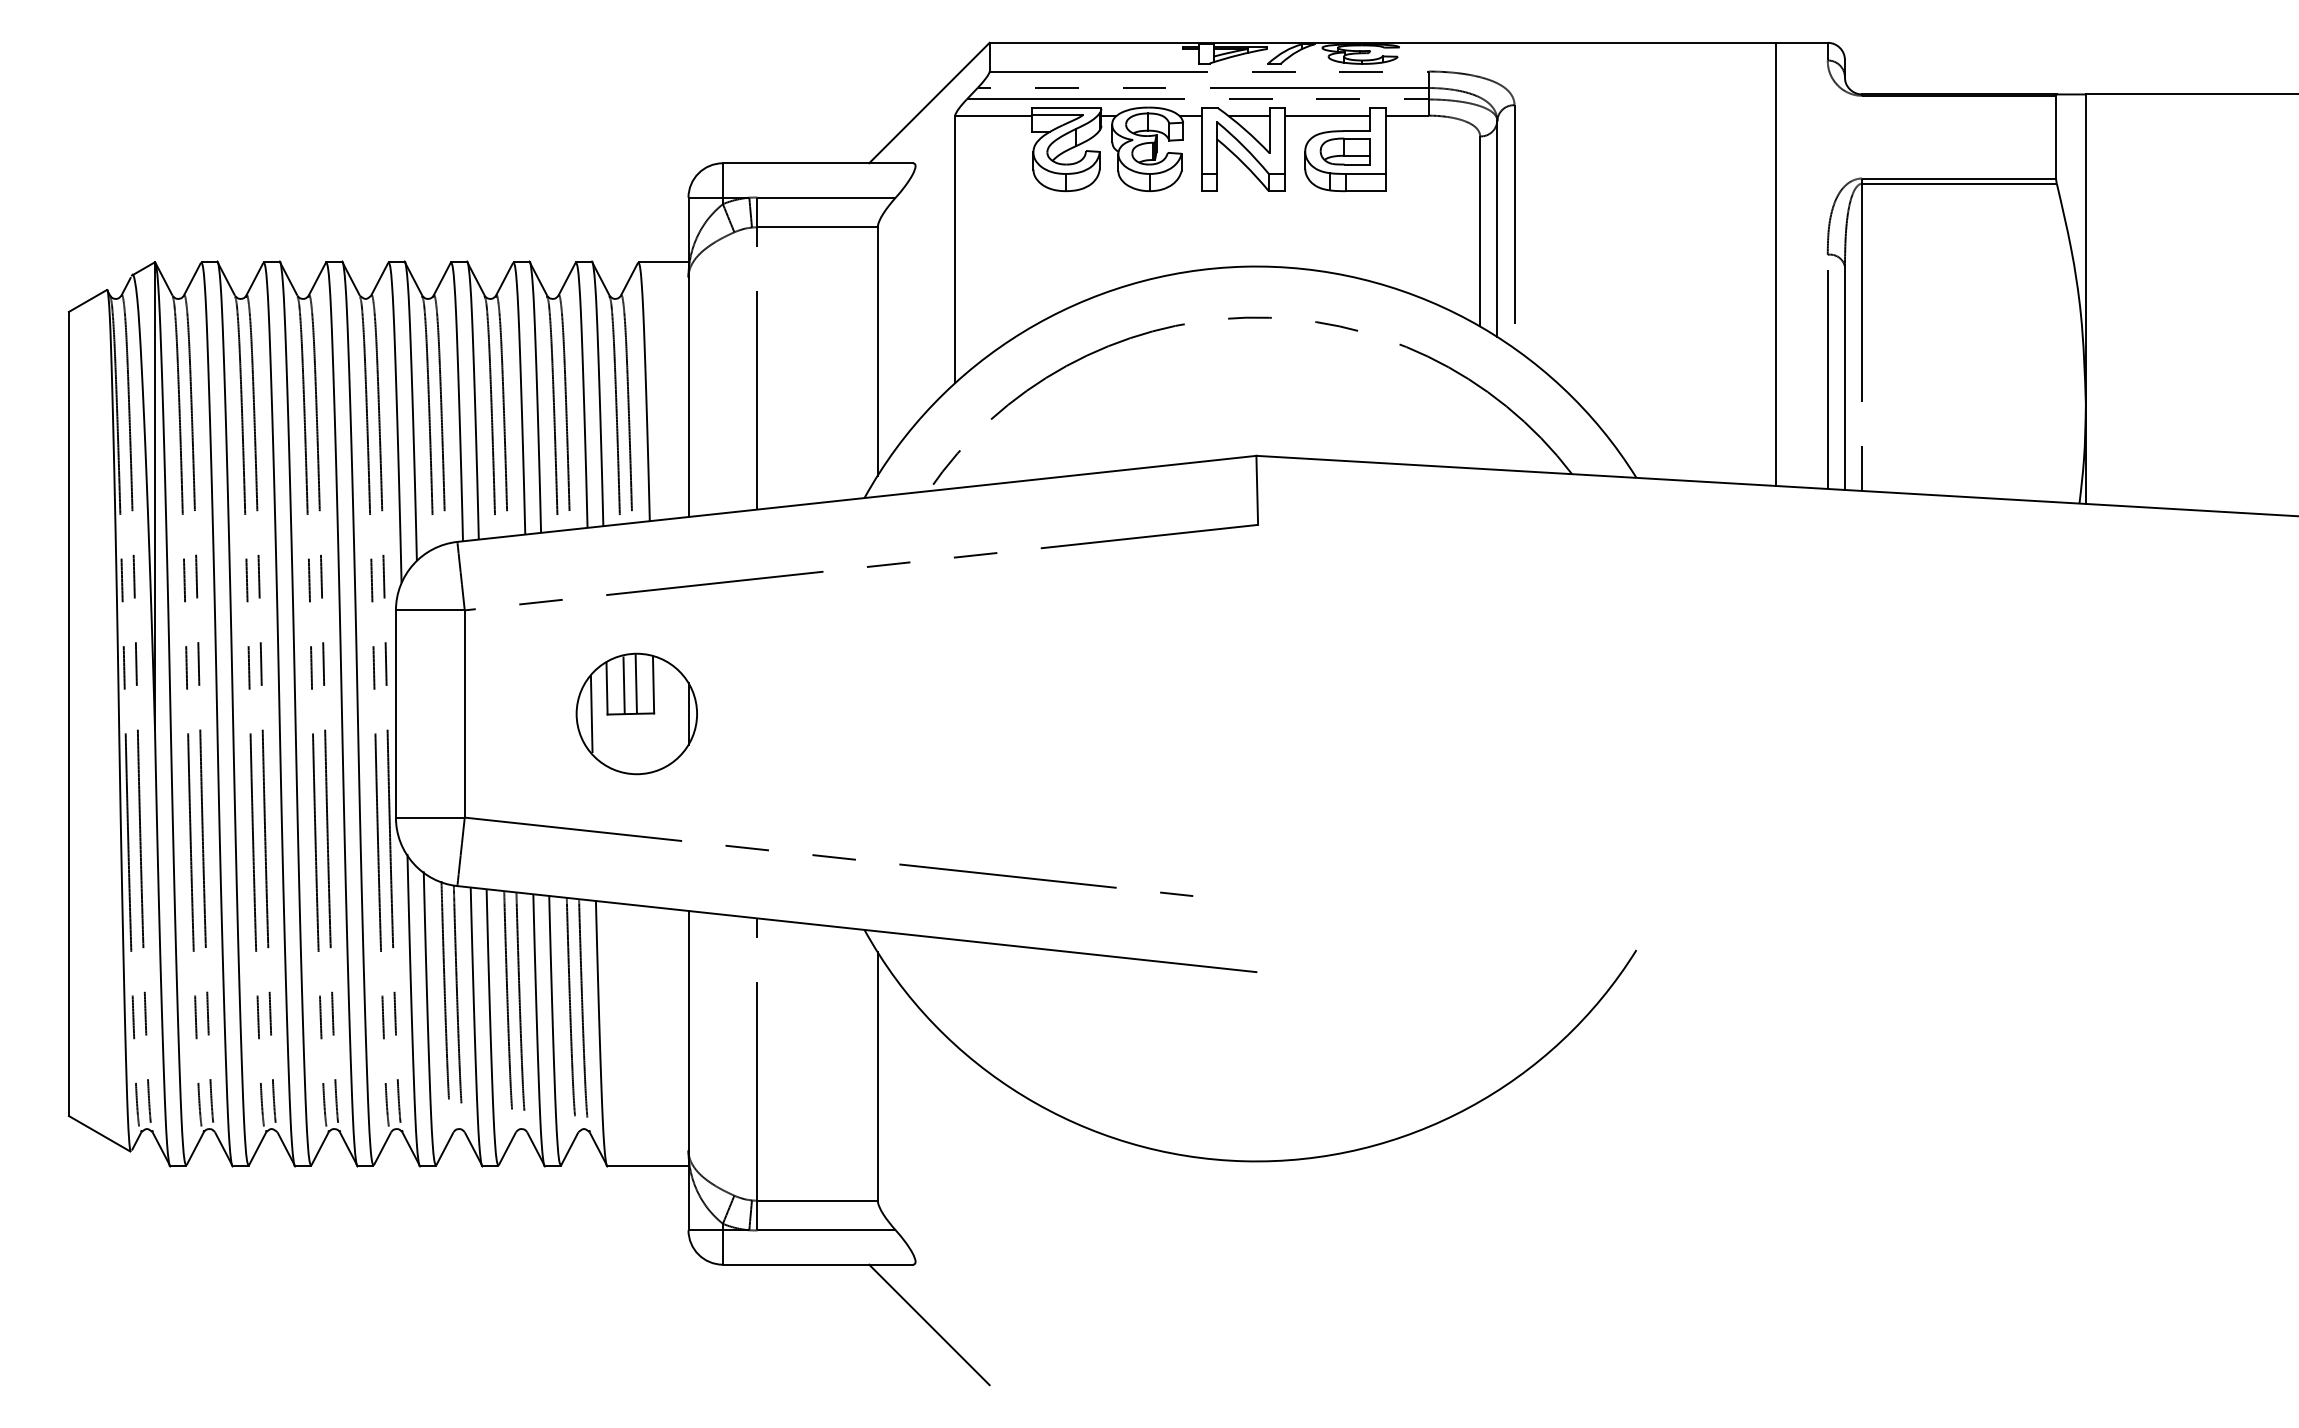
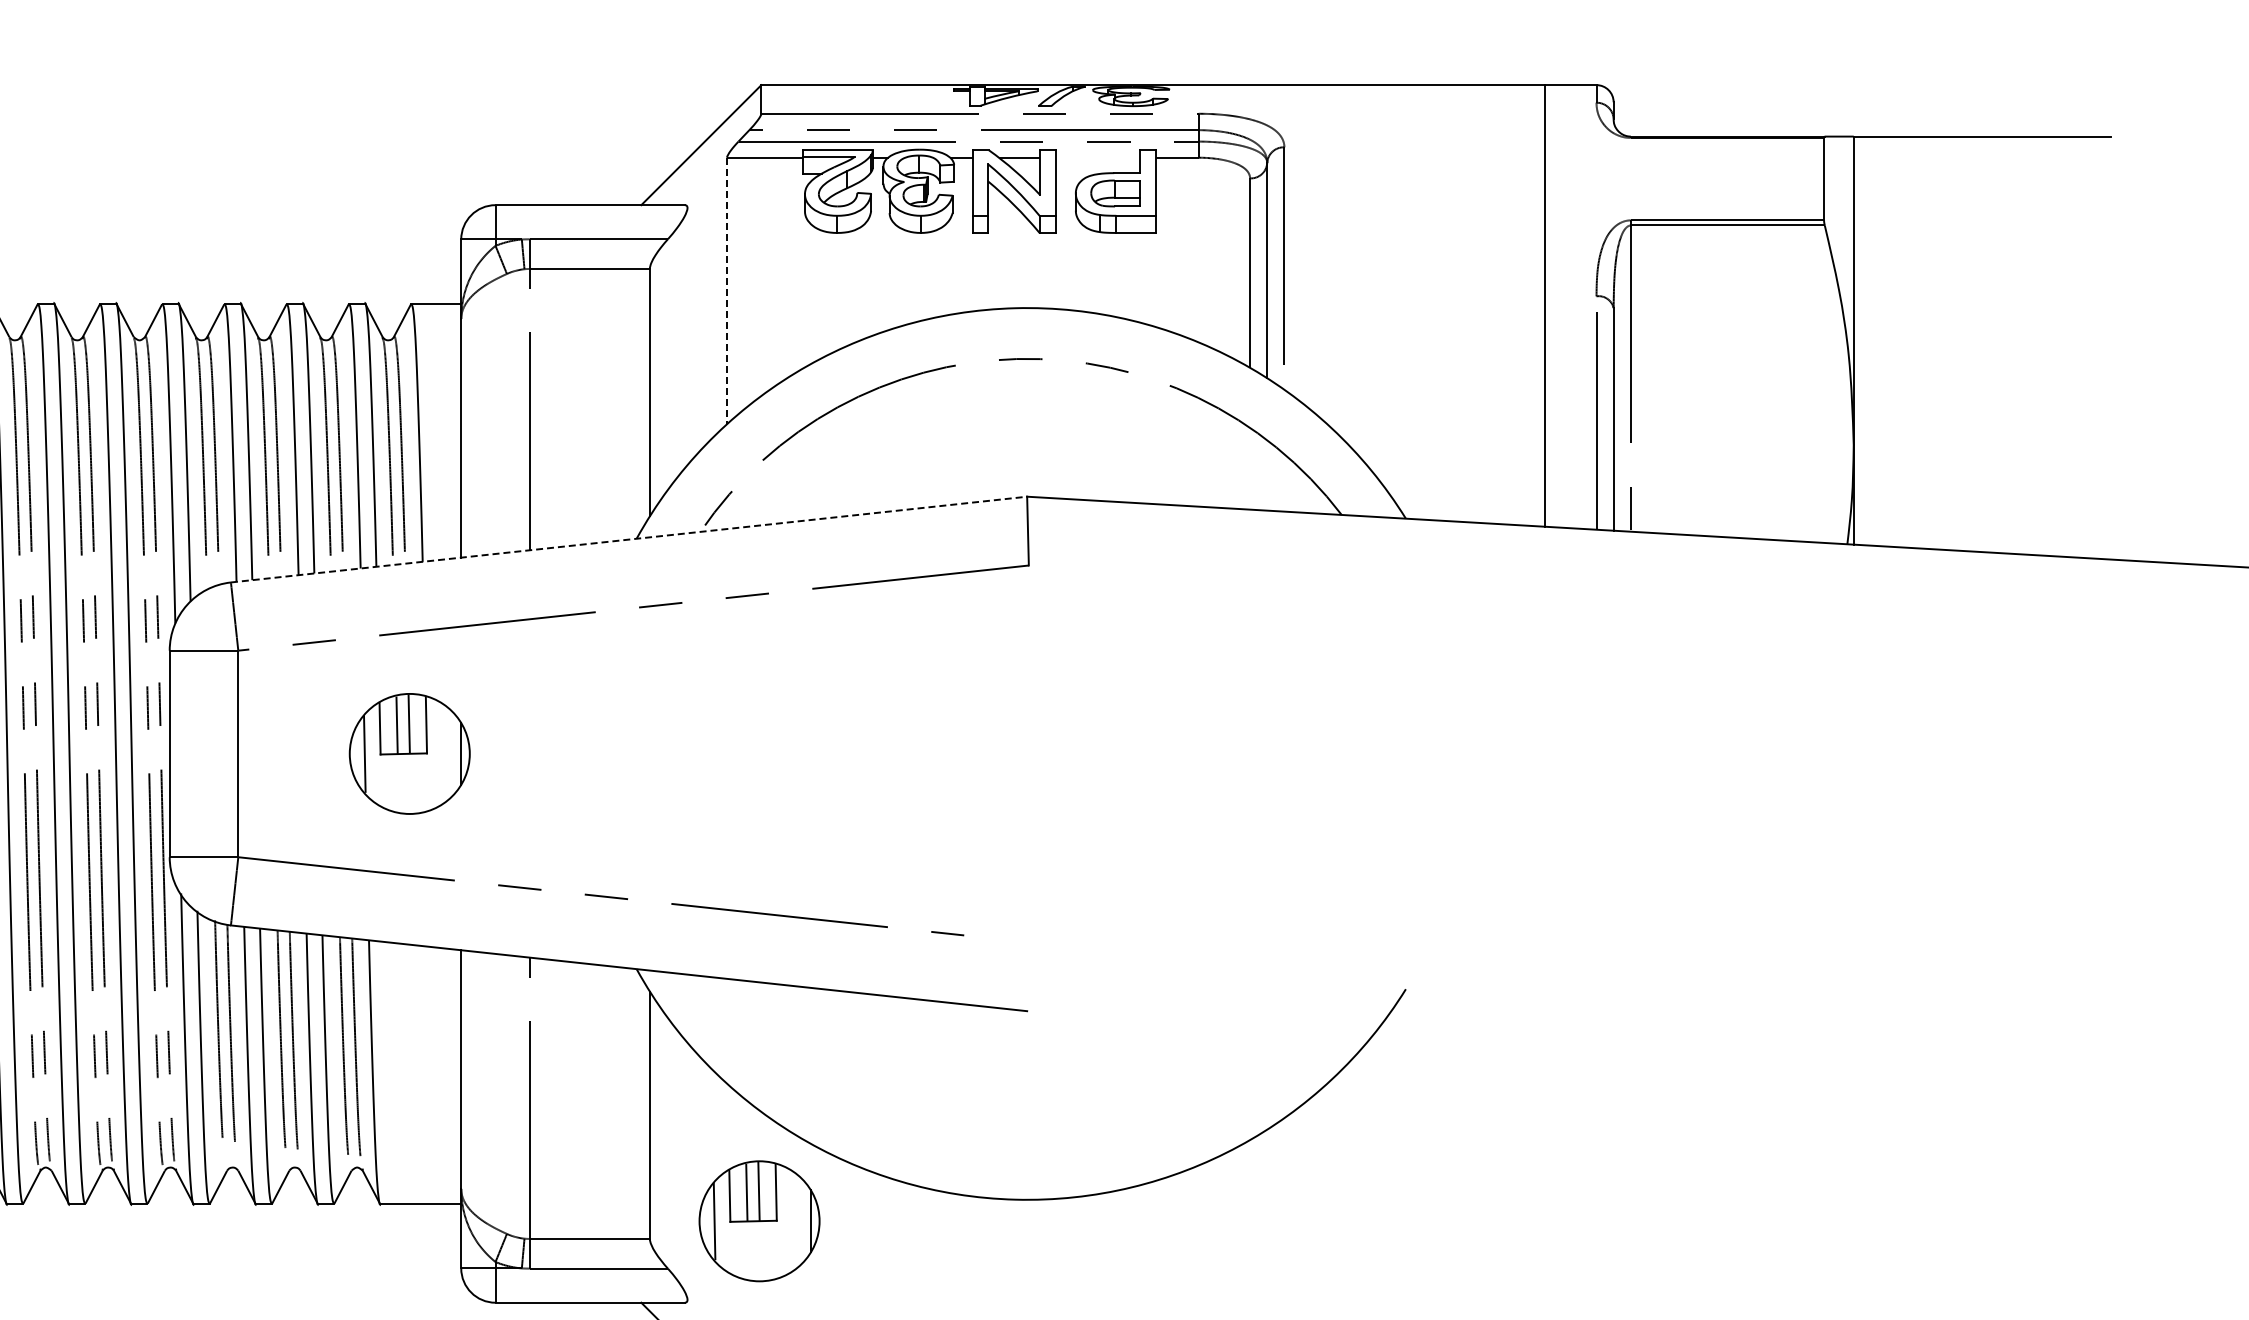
line: (1327, 115) -> (1098, 157), removed
line: (955, 249) -> (727, 291), solid -> dashed
line: (856, 498) -> (628, 539), solid -> dashed
part: (987, 1182) -> (759, 1220), added

